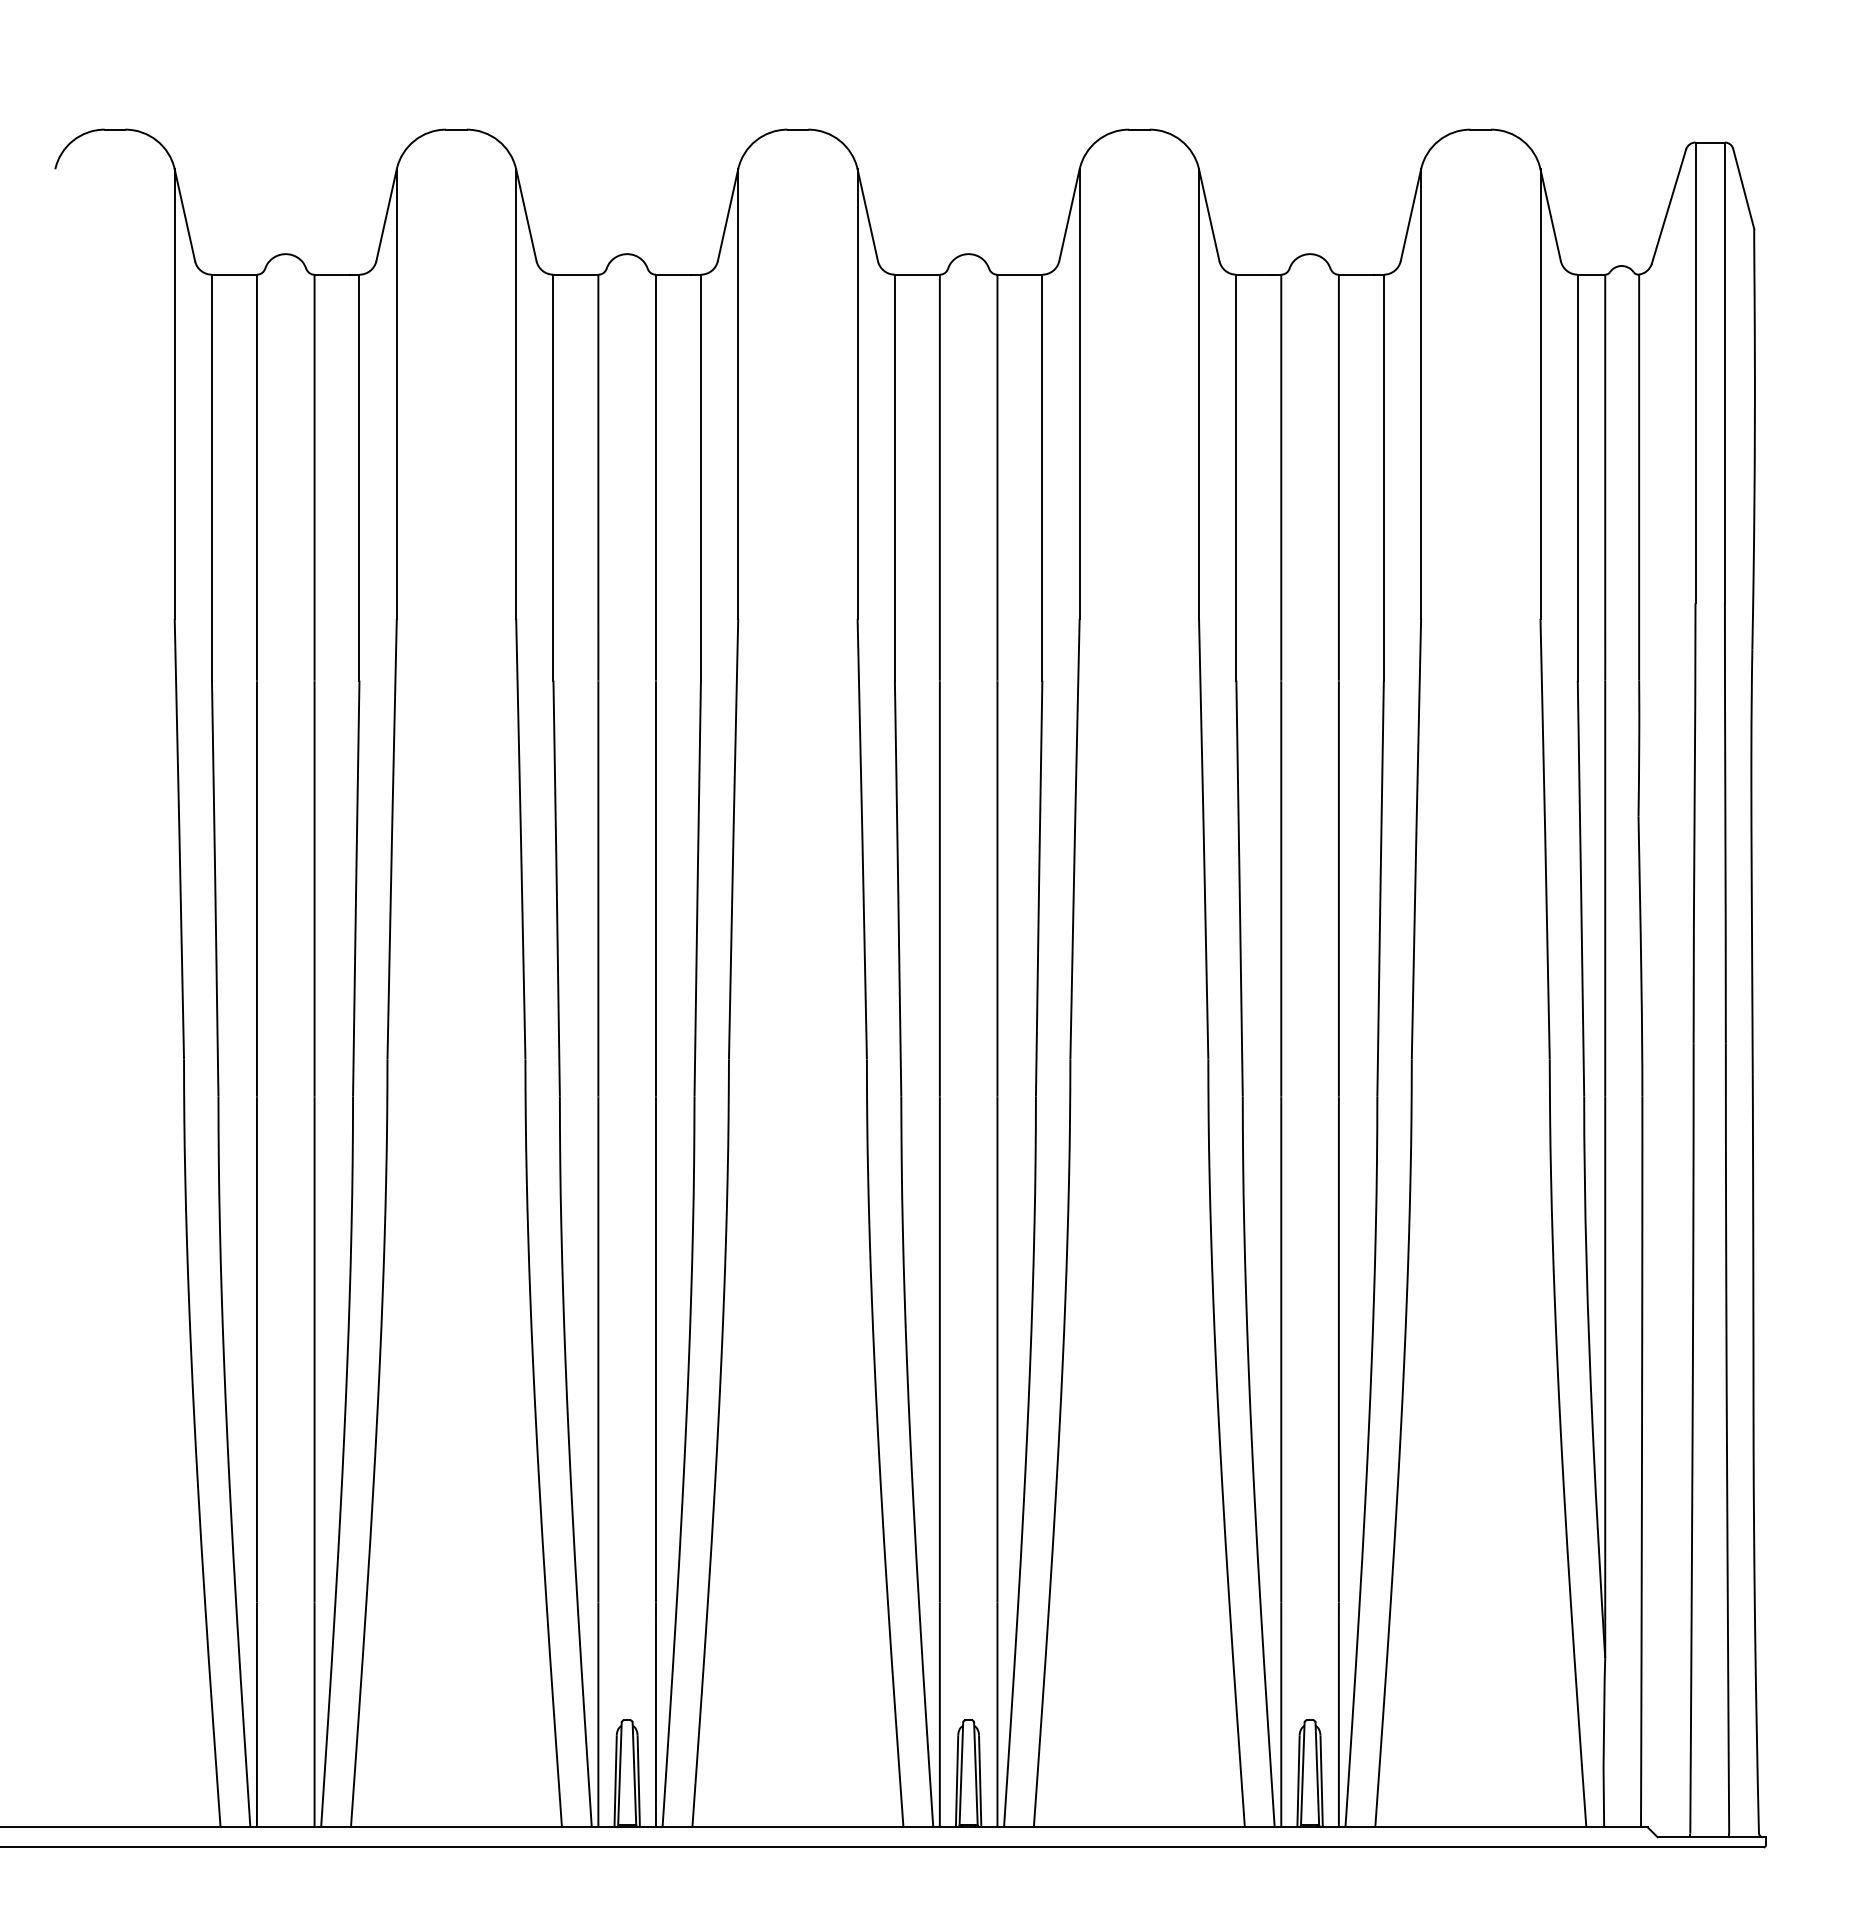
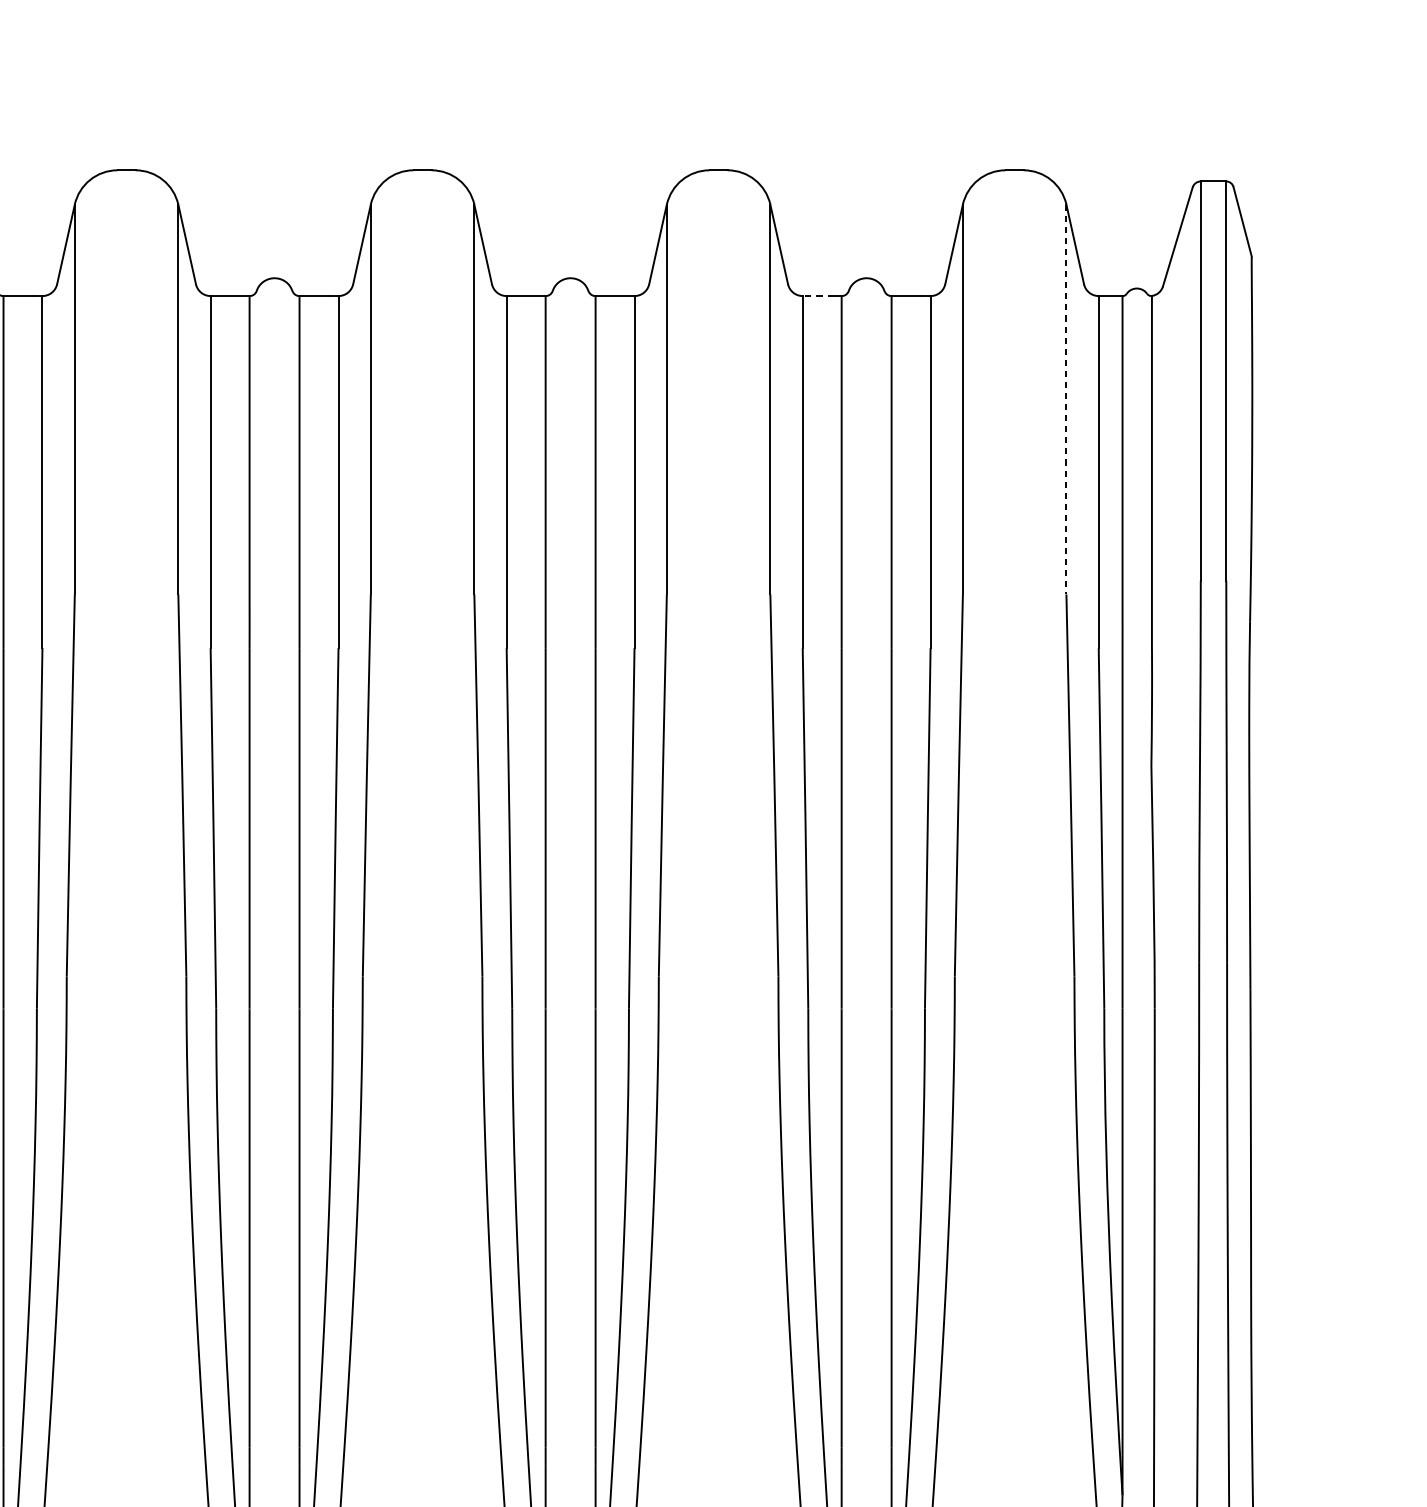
line: (1254, 274) -> (818, 295), solid -> dashed
line: (1540, 394) -> (1066, 399), solid -> dashed

